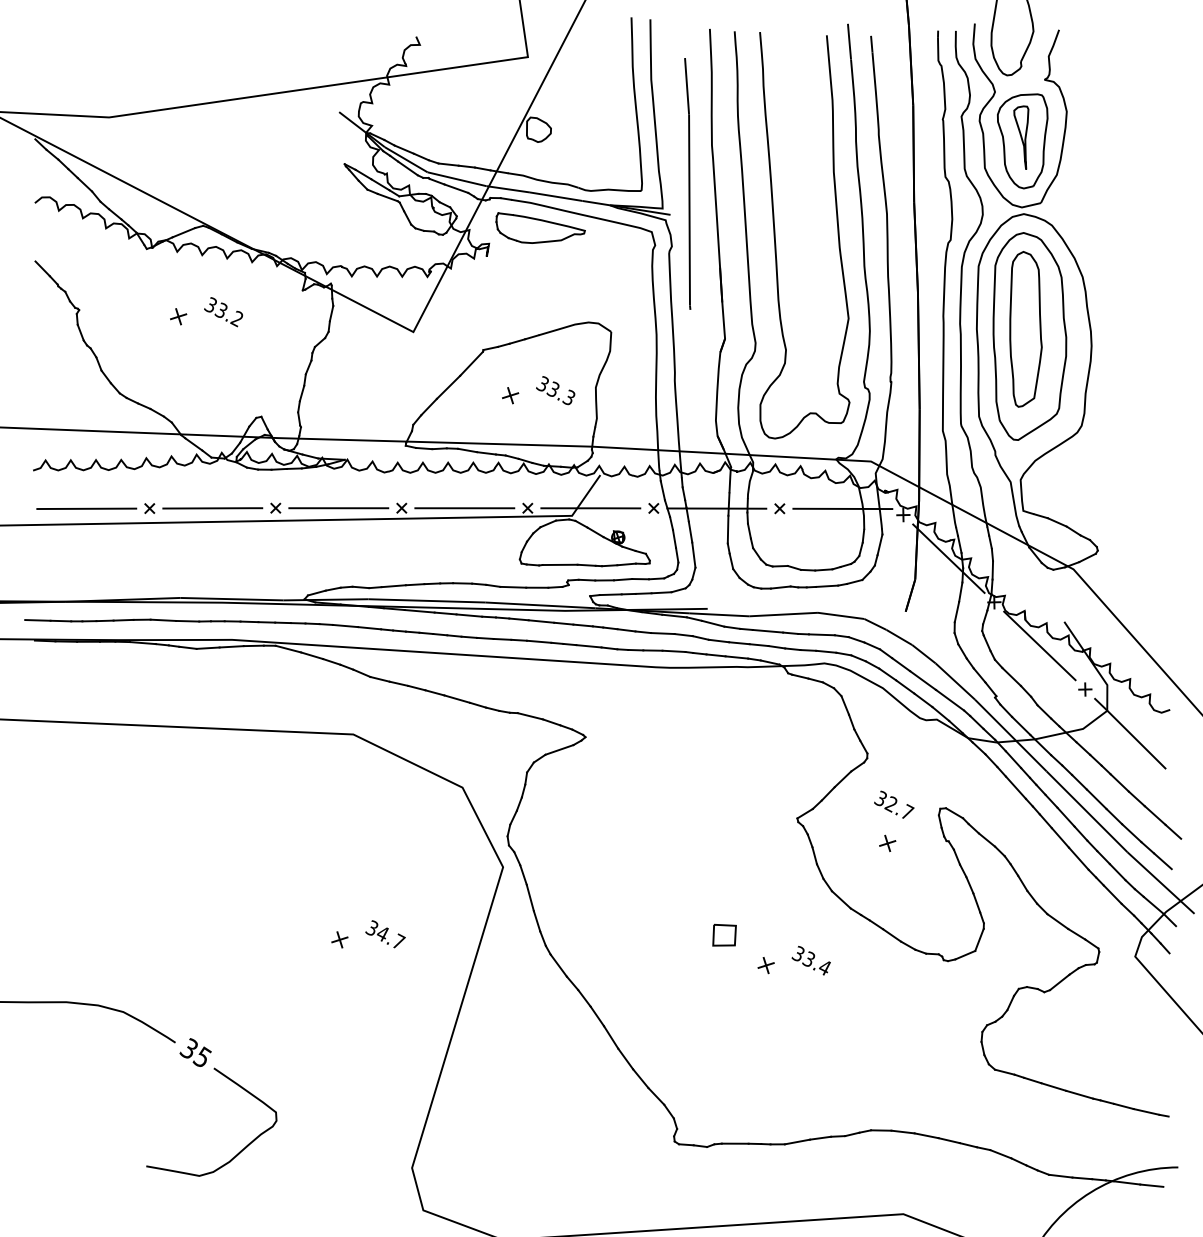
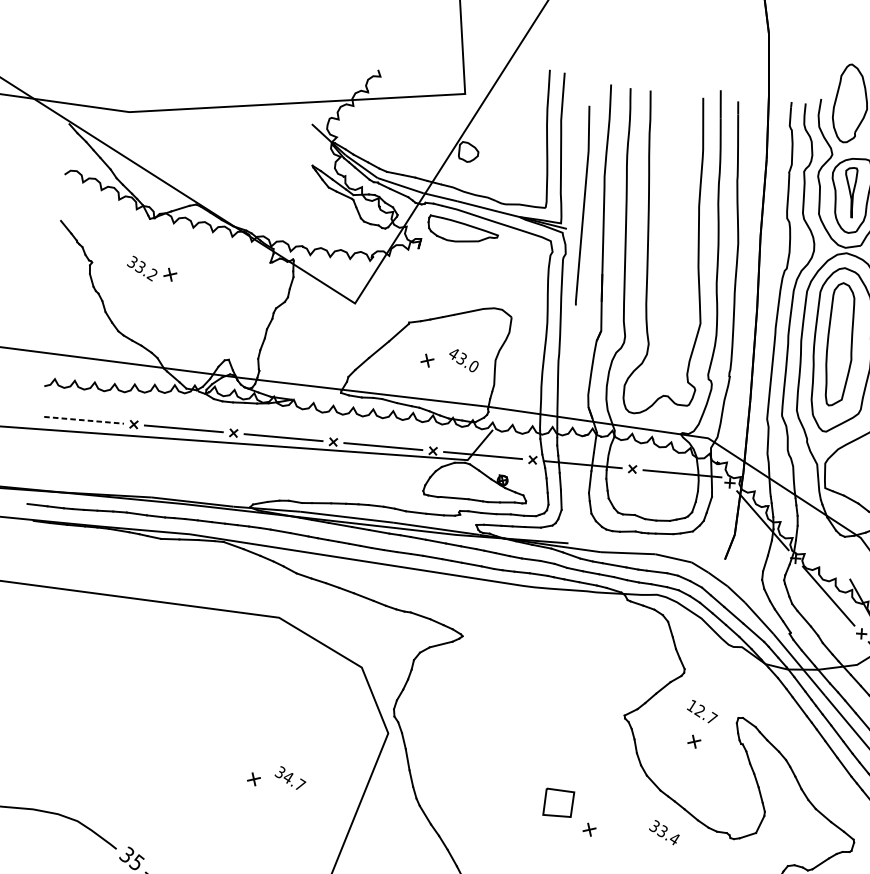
text: (223, 312) -> (142, 268), moved
text: (555, 390) -> (463, 359), 33.3 -> 43.0
line: (86, 508) -> (83, 420), solid -> dashed
text: (880, 798) -> (691, 705), 32.7 -> 12.7
part: (724, 934) -> (558, 802), size x1.6
text: (810, 960) -> (663, 832), moved

